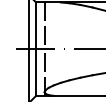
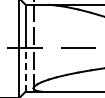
line: (36, 73) -> (25, 70), solid -> dashed

